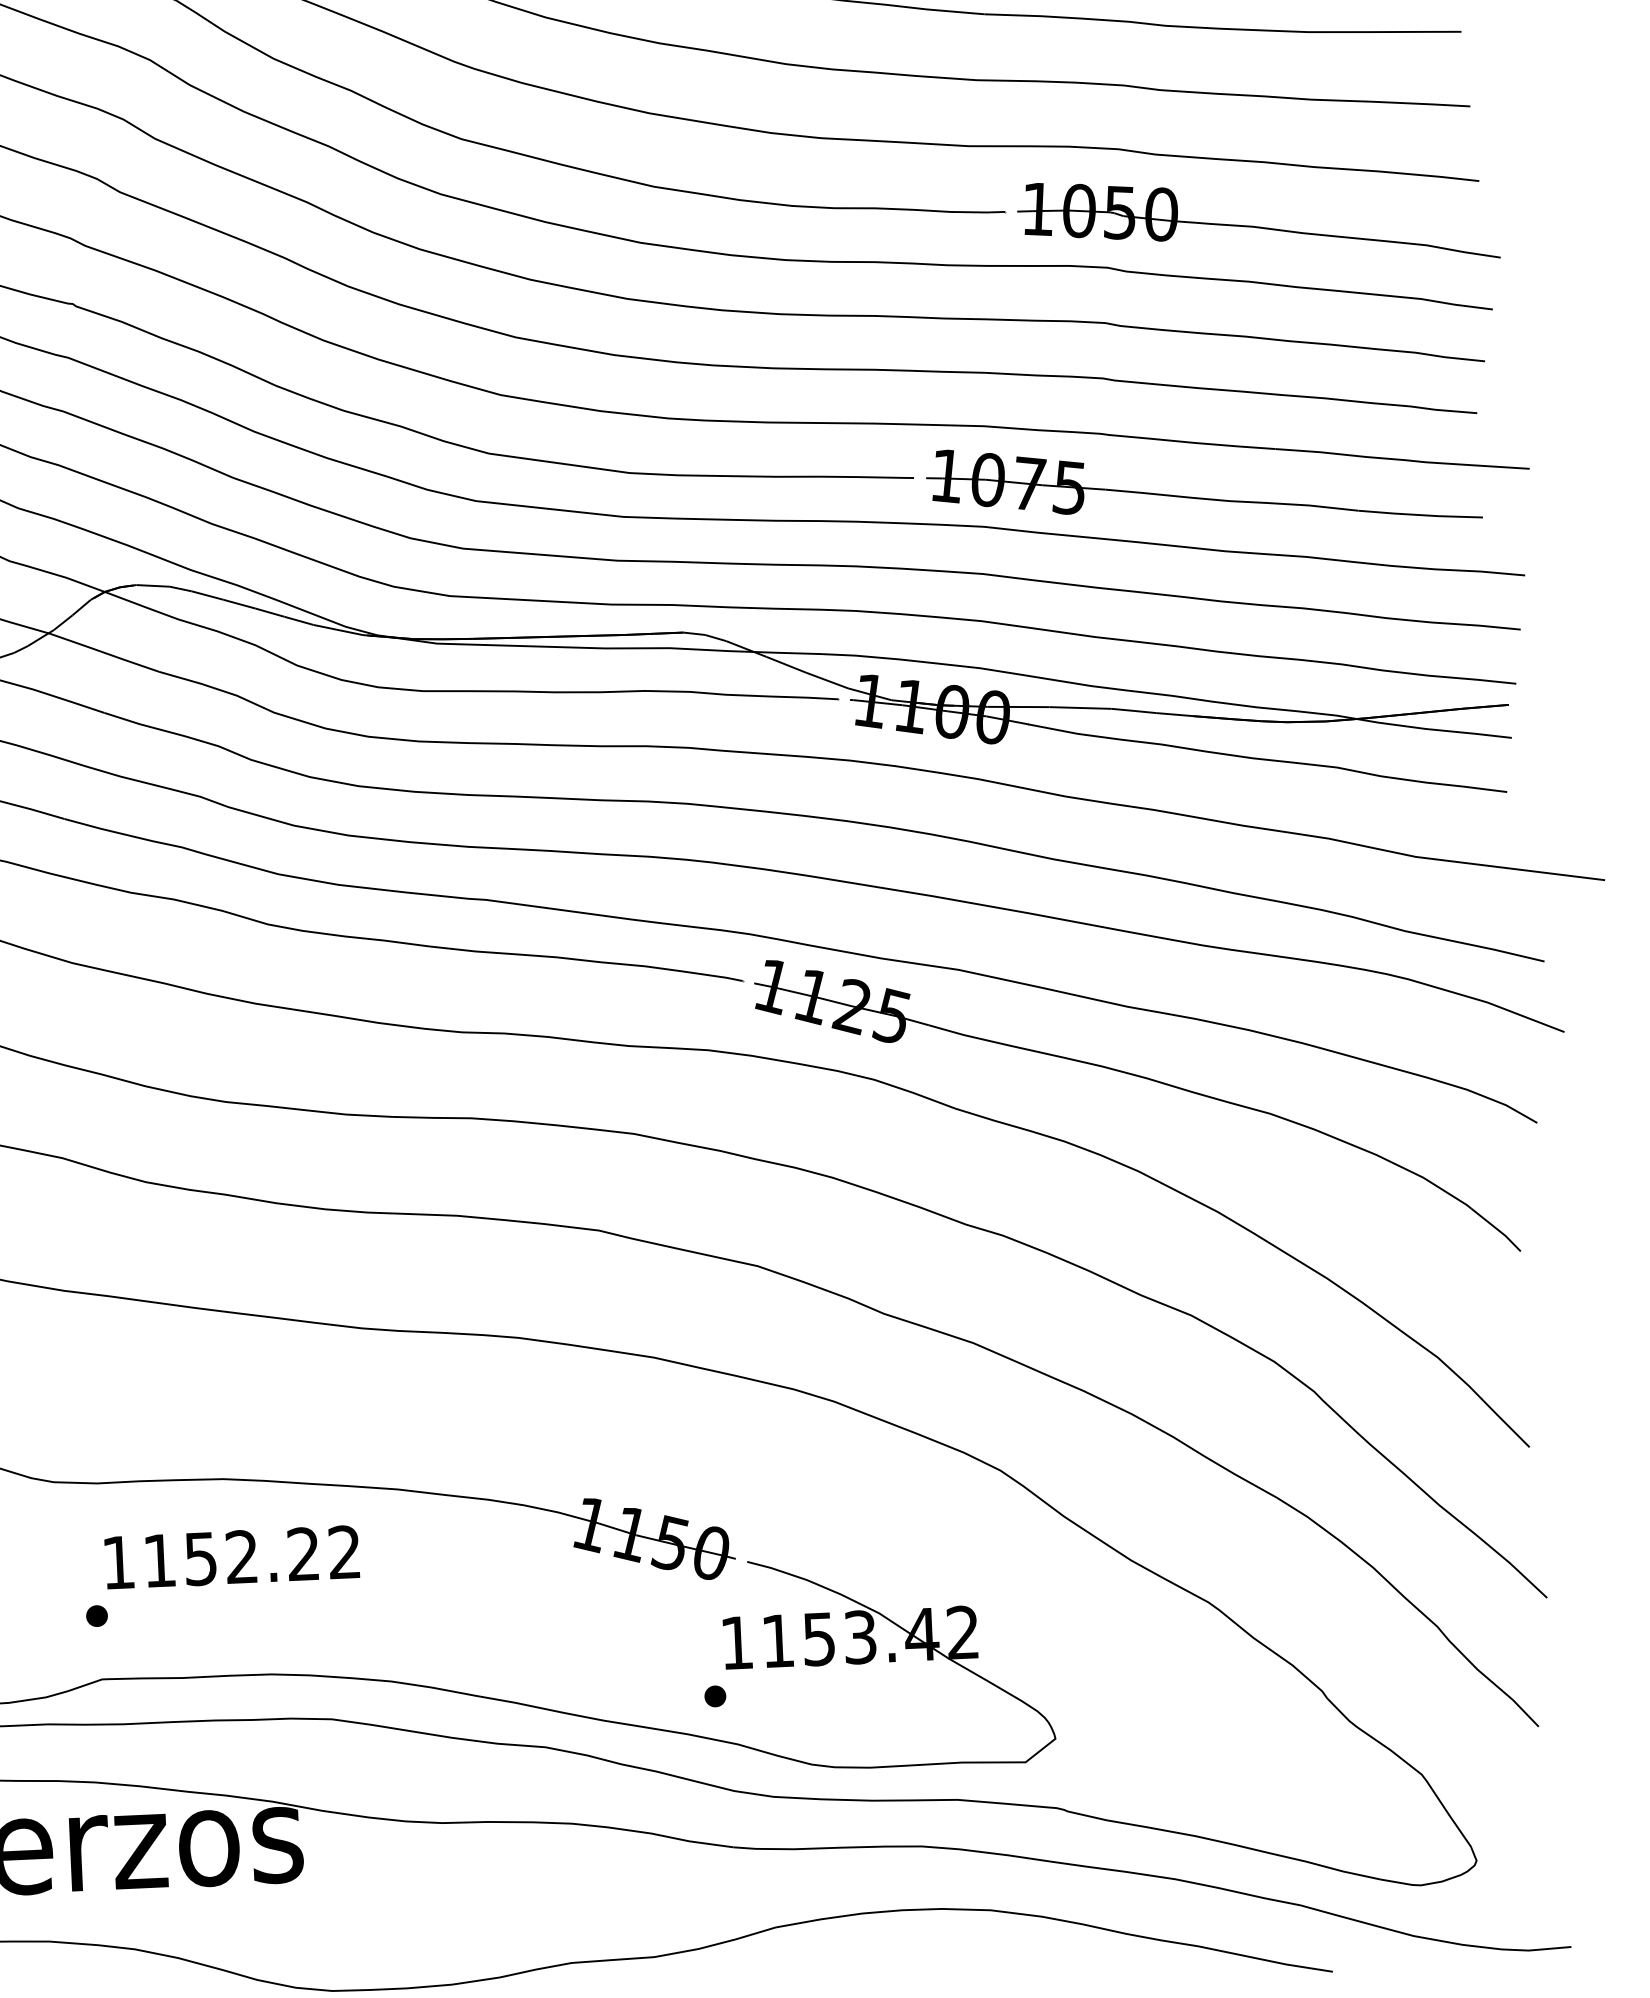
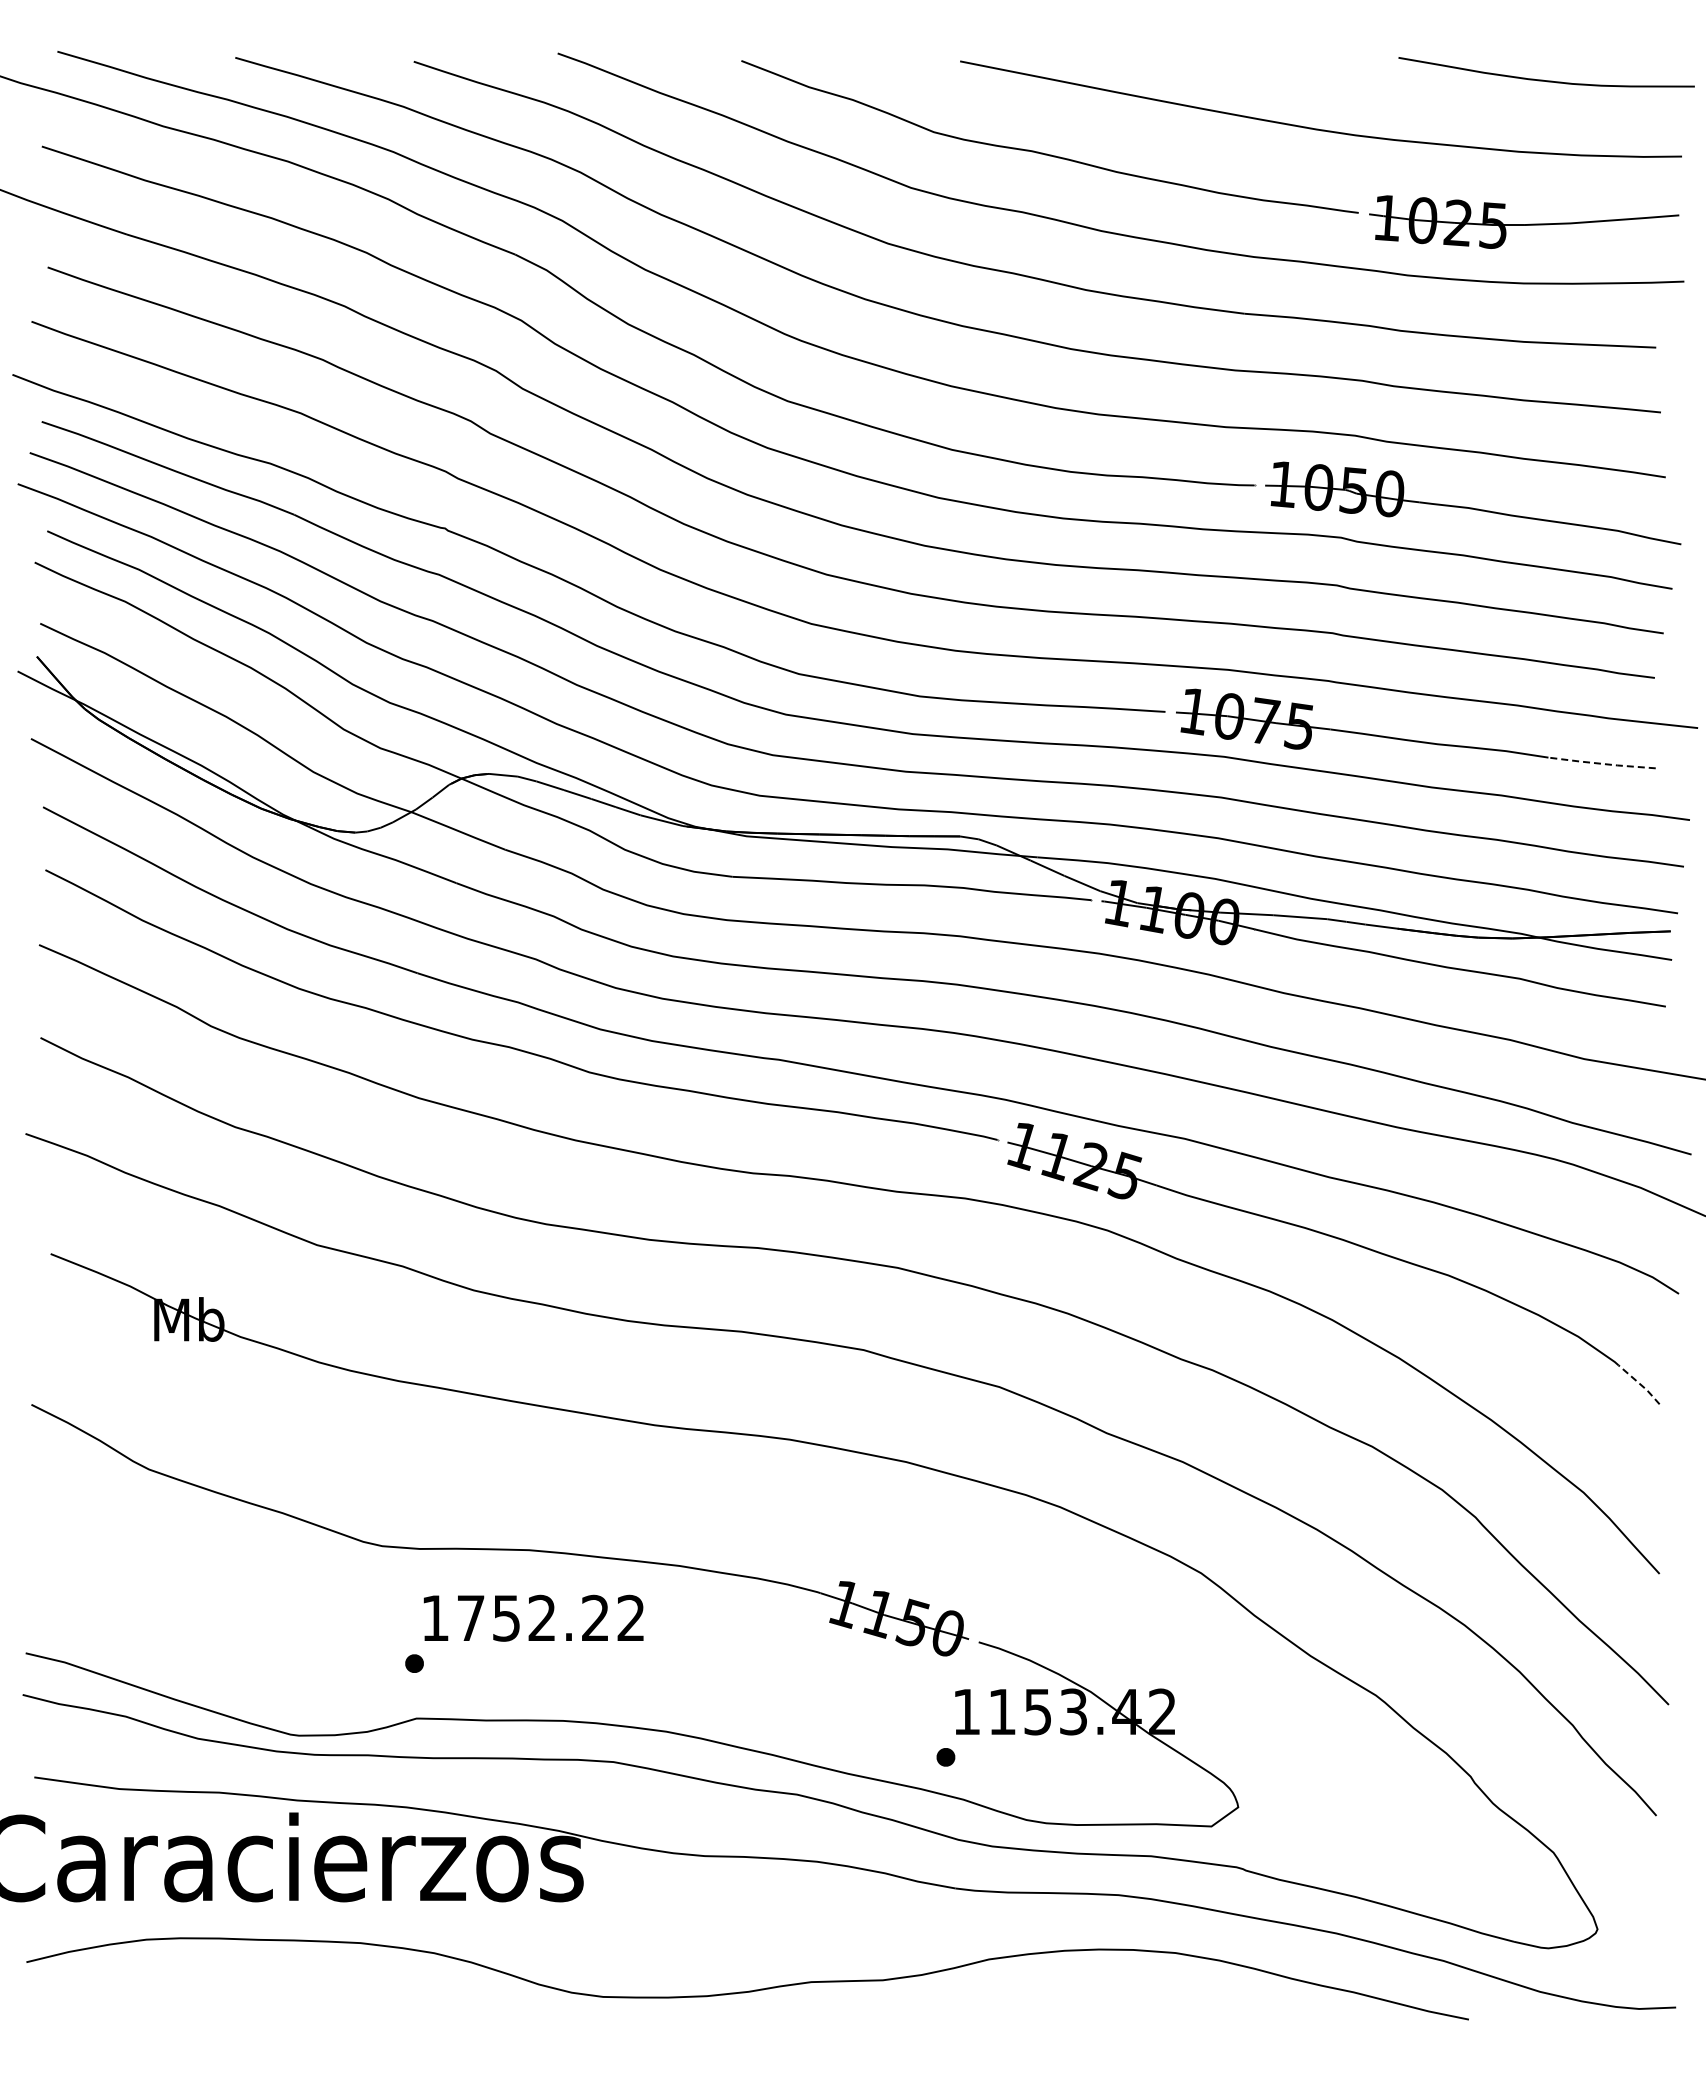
line: (1420, 514) -> (1601, 763), solid -> dashed
line: (1497, 1229) -> (1640, 1384), solid -> dashed
text: (160, 1559) -> (471, 1617), 1152.22 -> 1752.22

